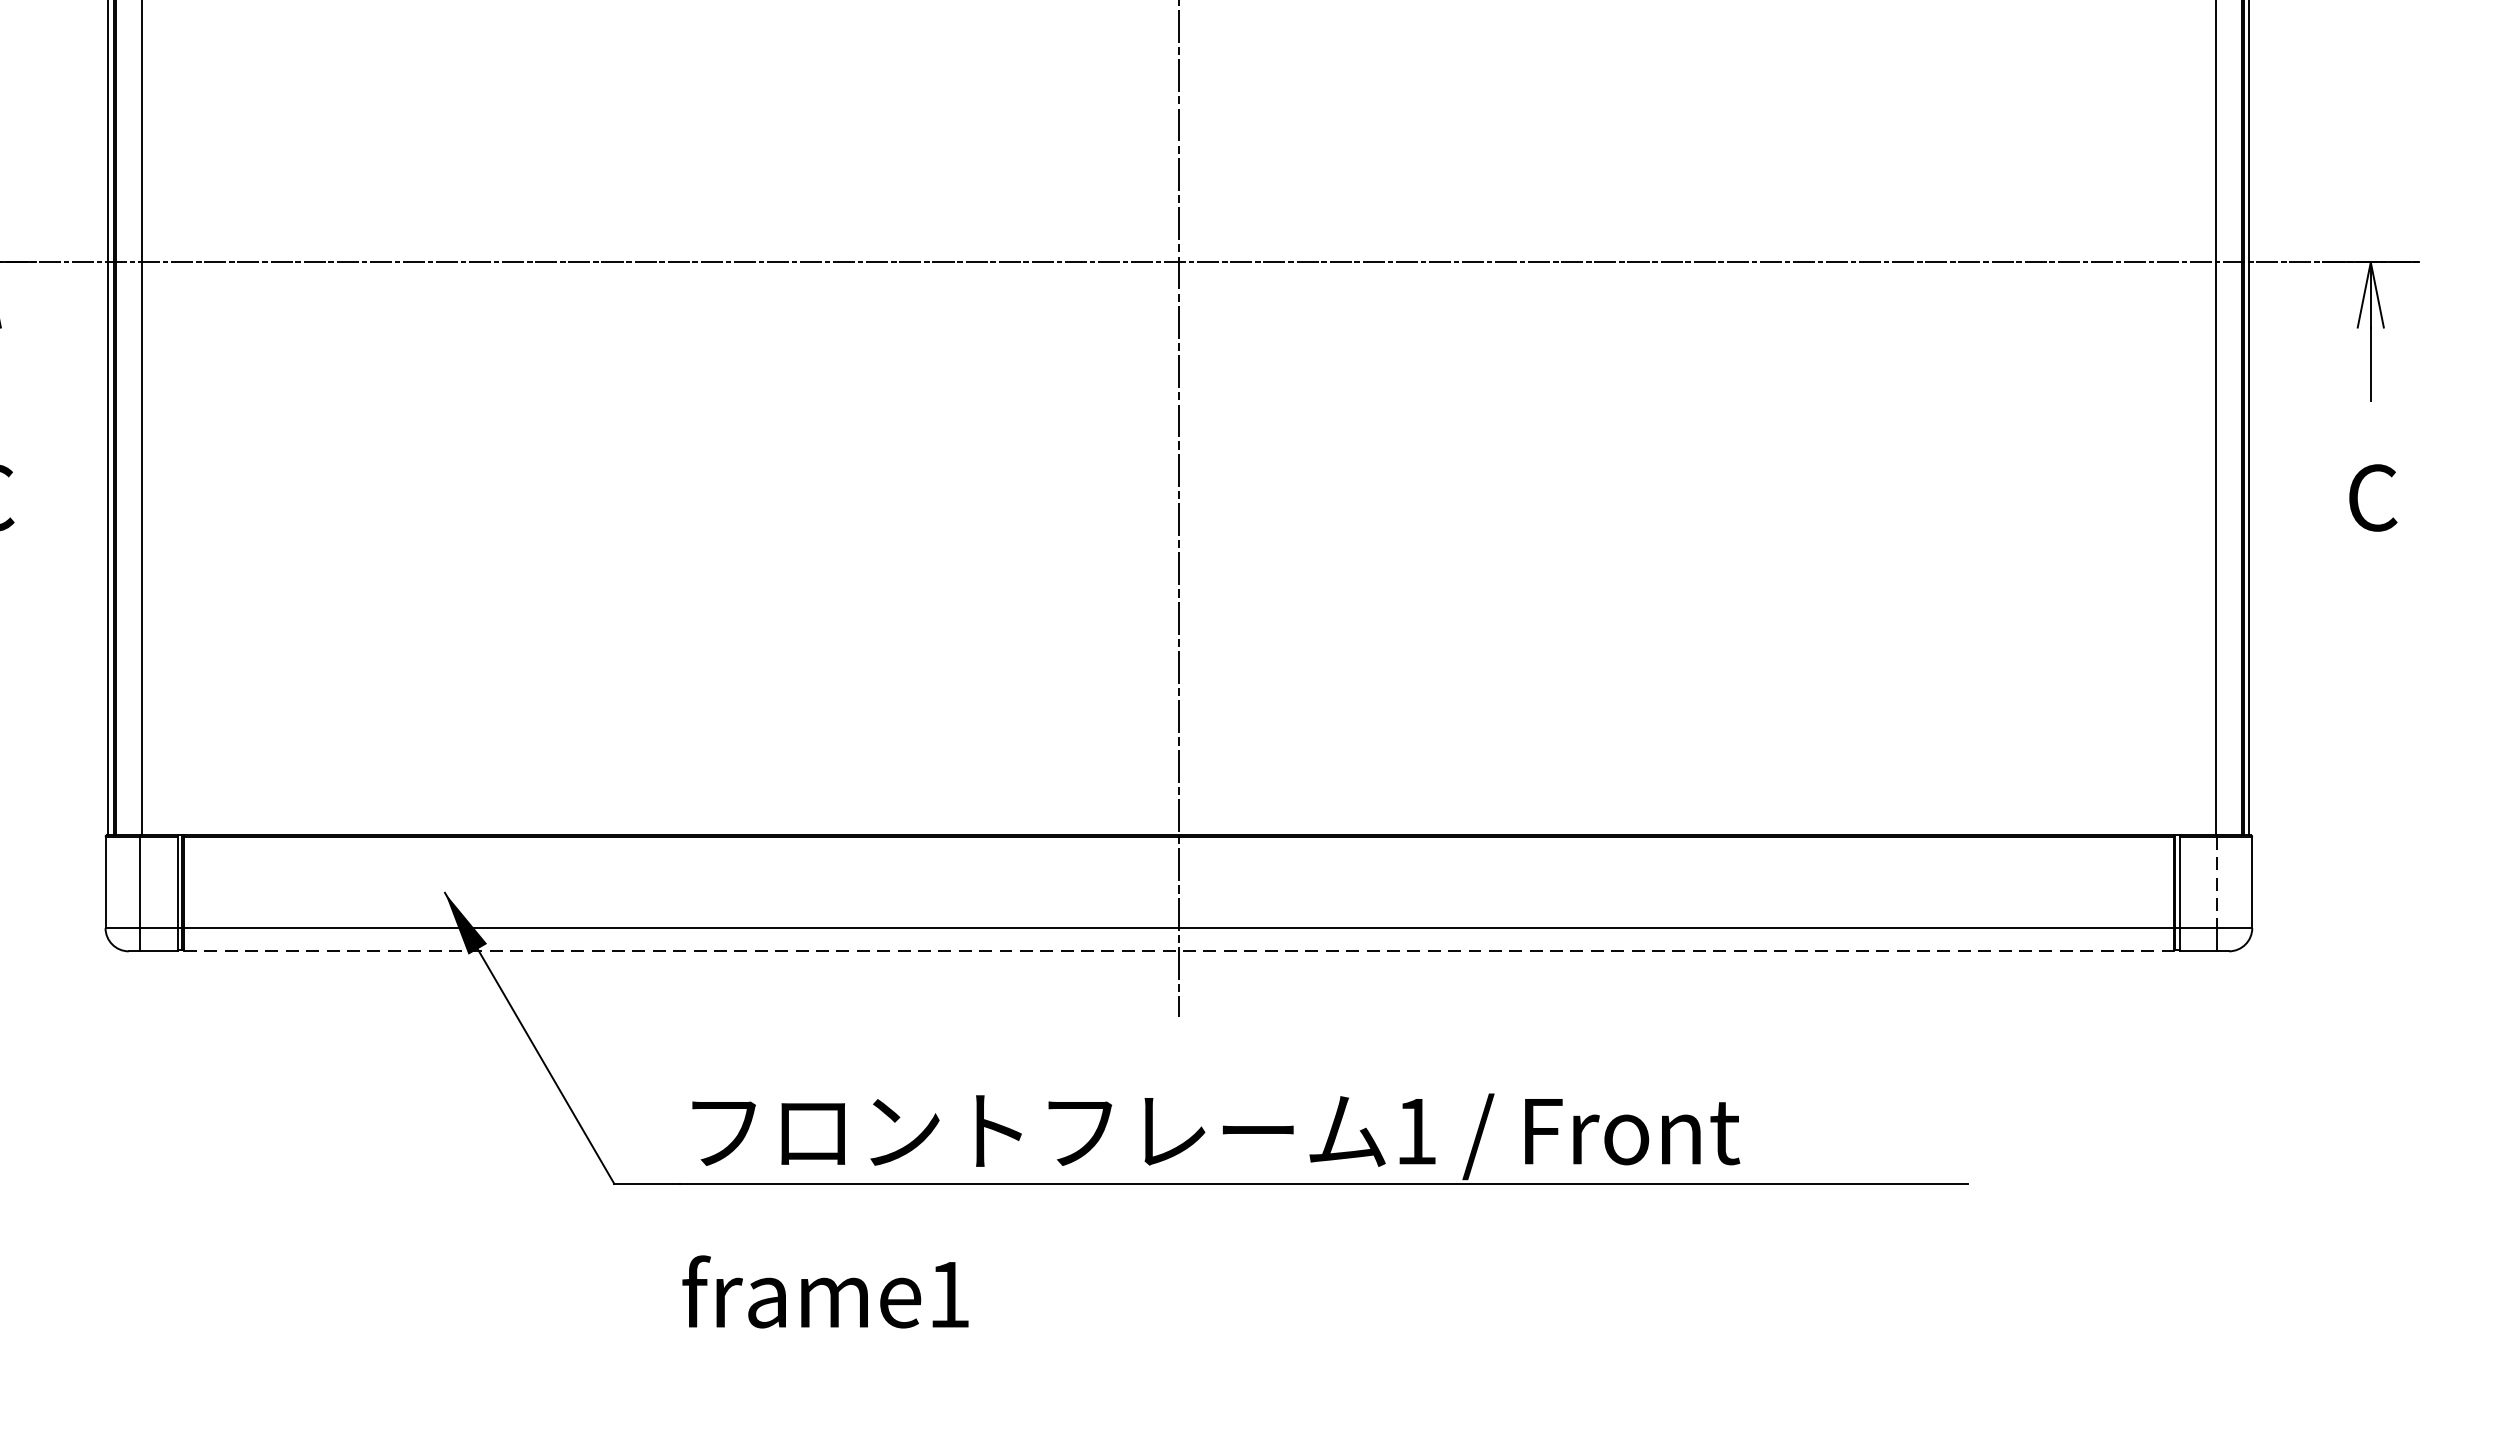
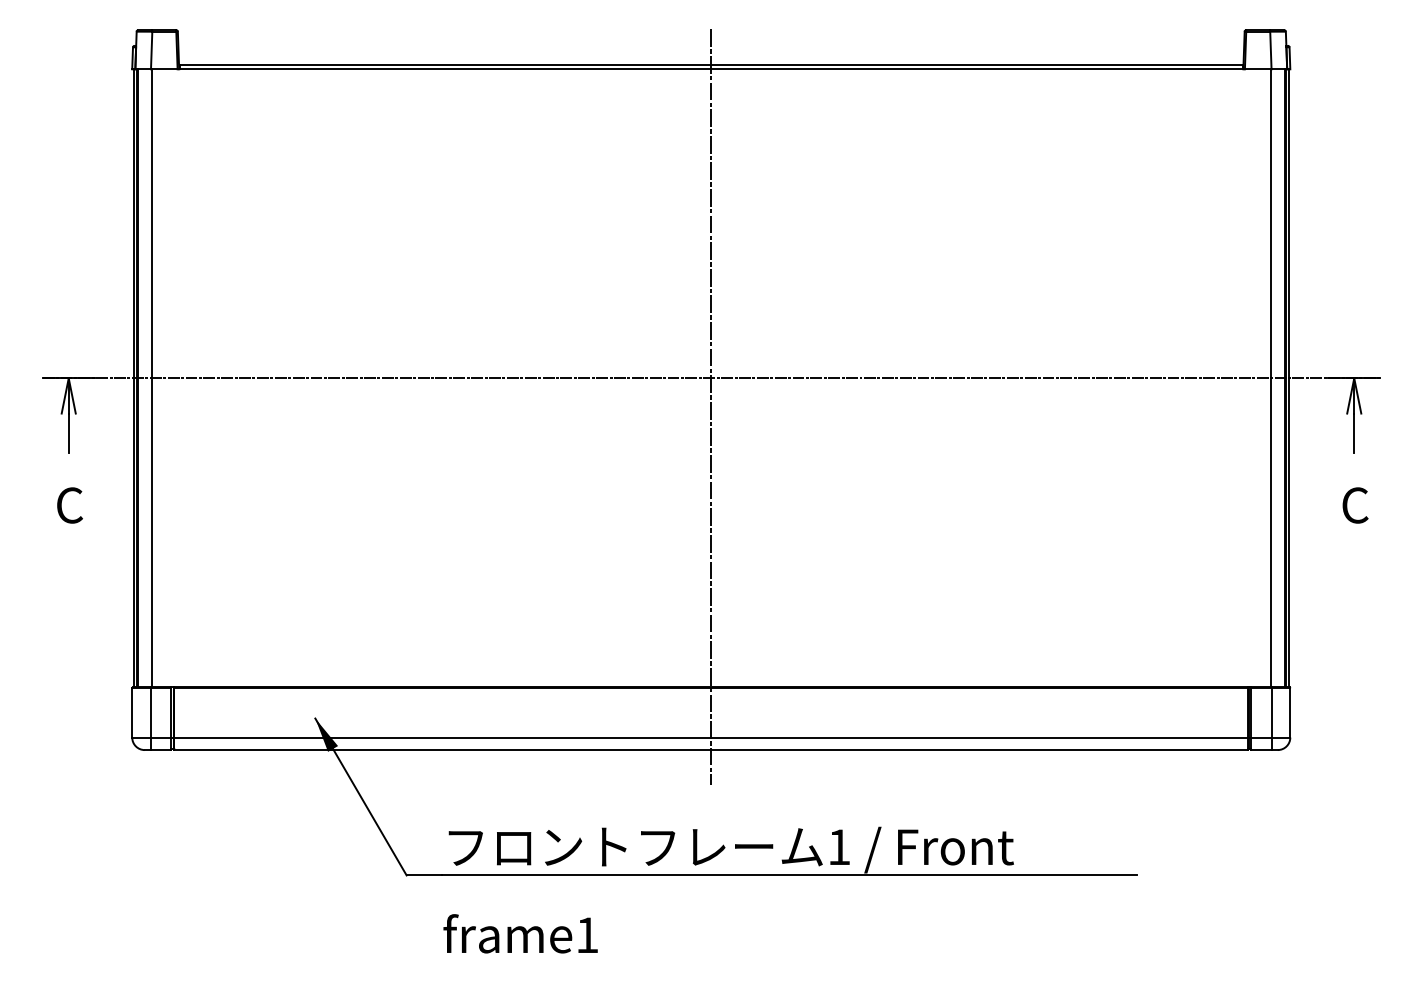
line: (2217, 881) -> (1271, 712), dashed -> solid
line: (1179, 952) -> (711, 750), dashed -> solid

